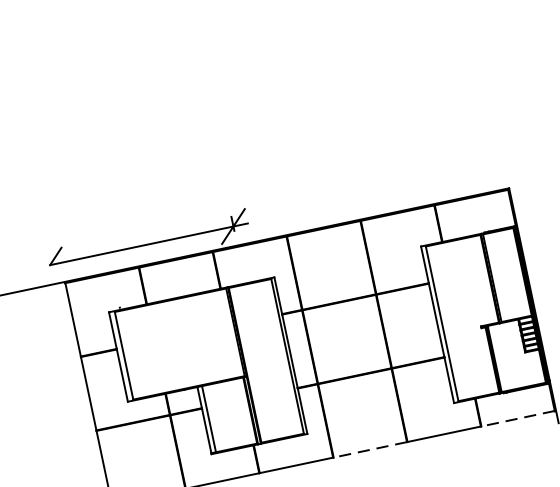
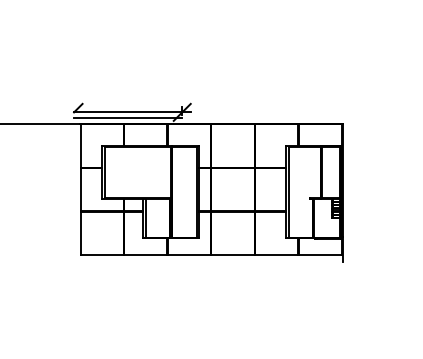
line: (144, 254) -> (128, 117), added
line: (518, 417) -> (320, 254), dashed -> solid
line: (371, 448) -> (233, 254), dashed -> solid

